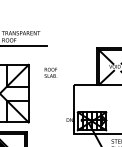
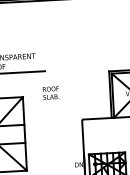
text: (50, 72) -> (50, 92), moved

